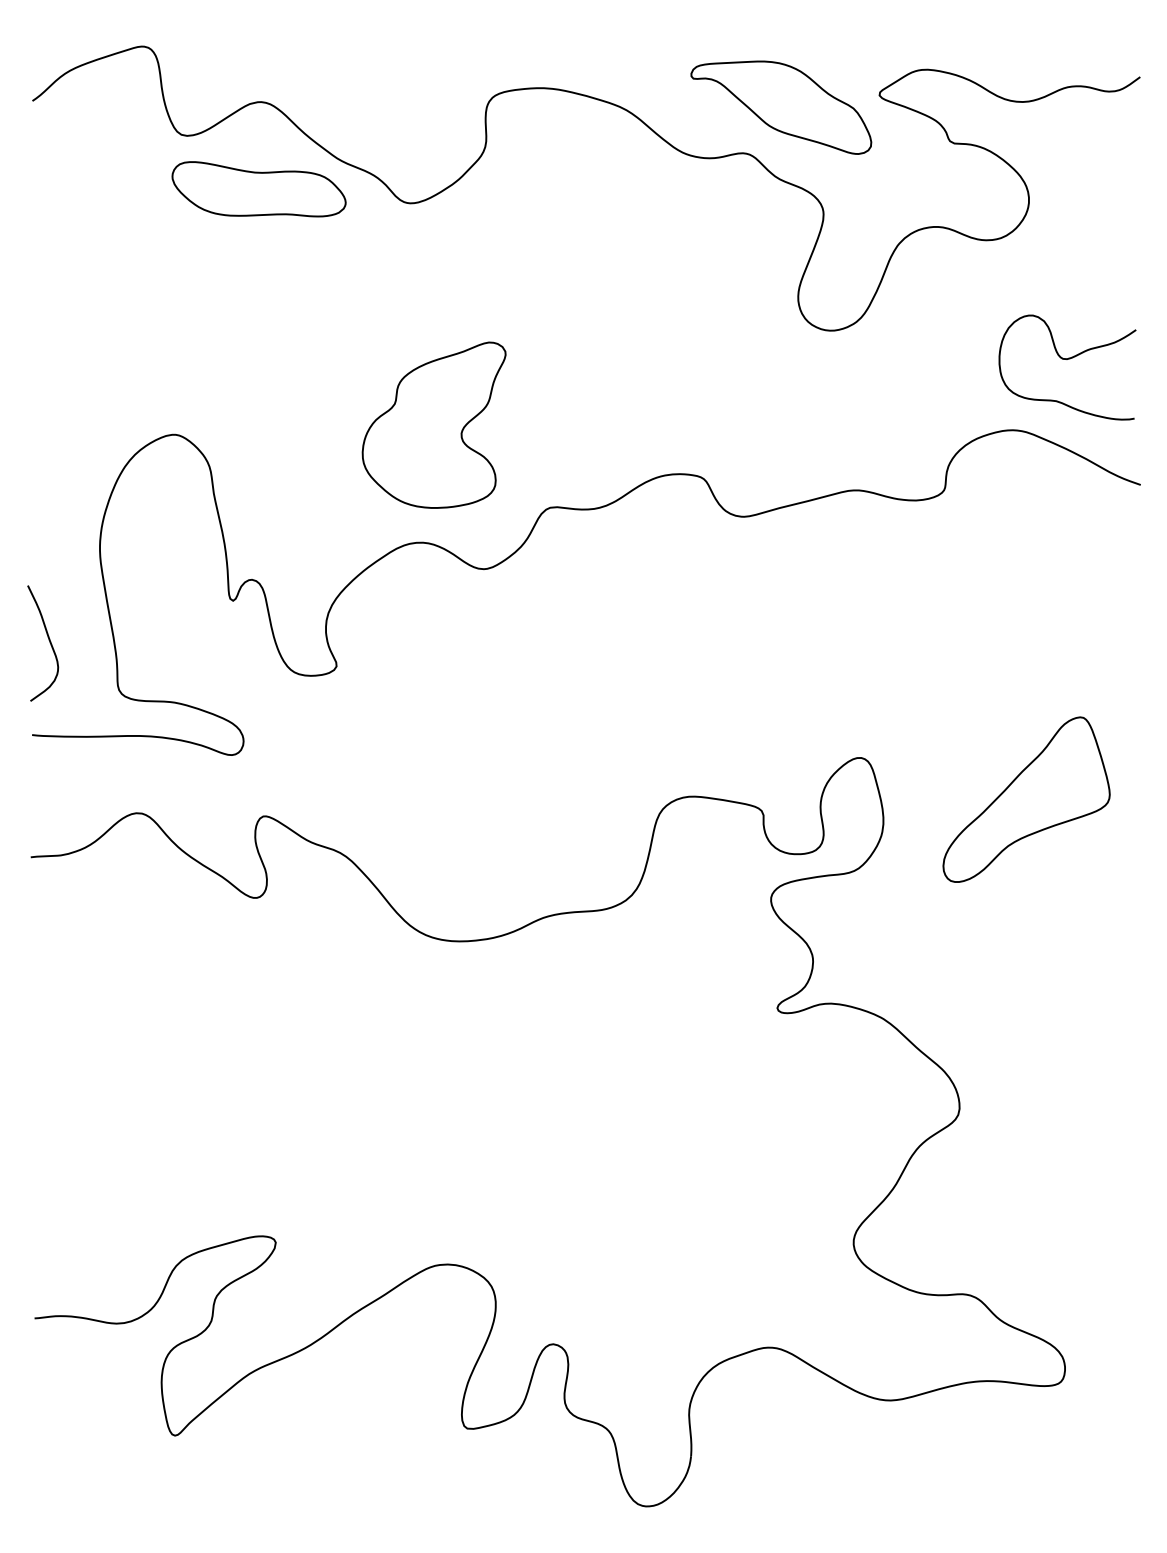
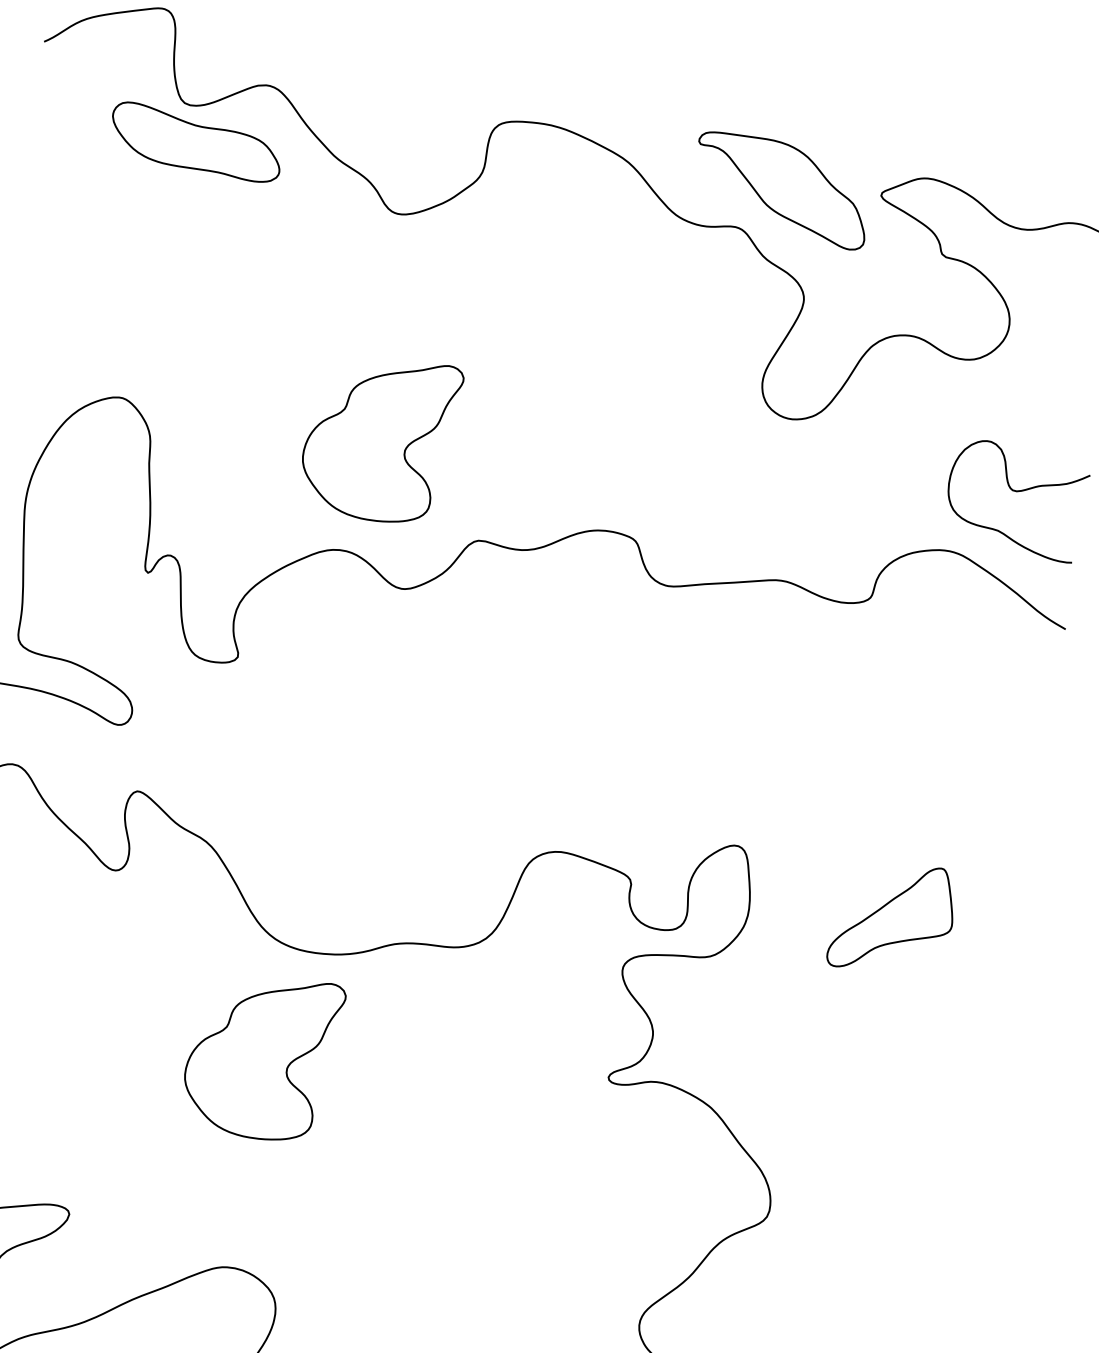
part: (258, 189) -> (195, 142), moved
part: (1026, 799) -> (893, 918), size x0.7
part: (433, 1050) -> (261, 1054), added

